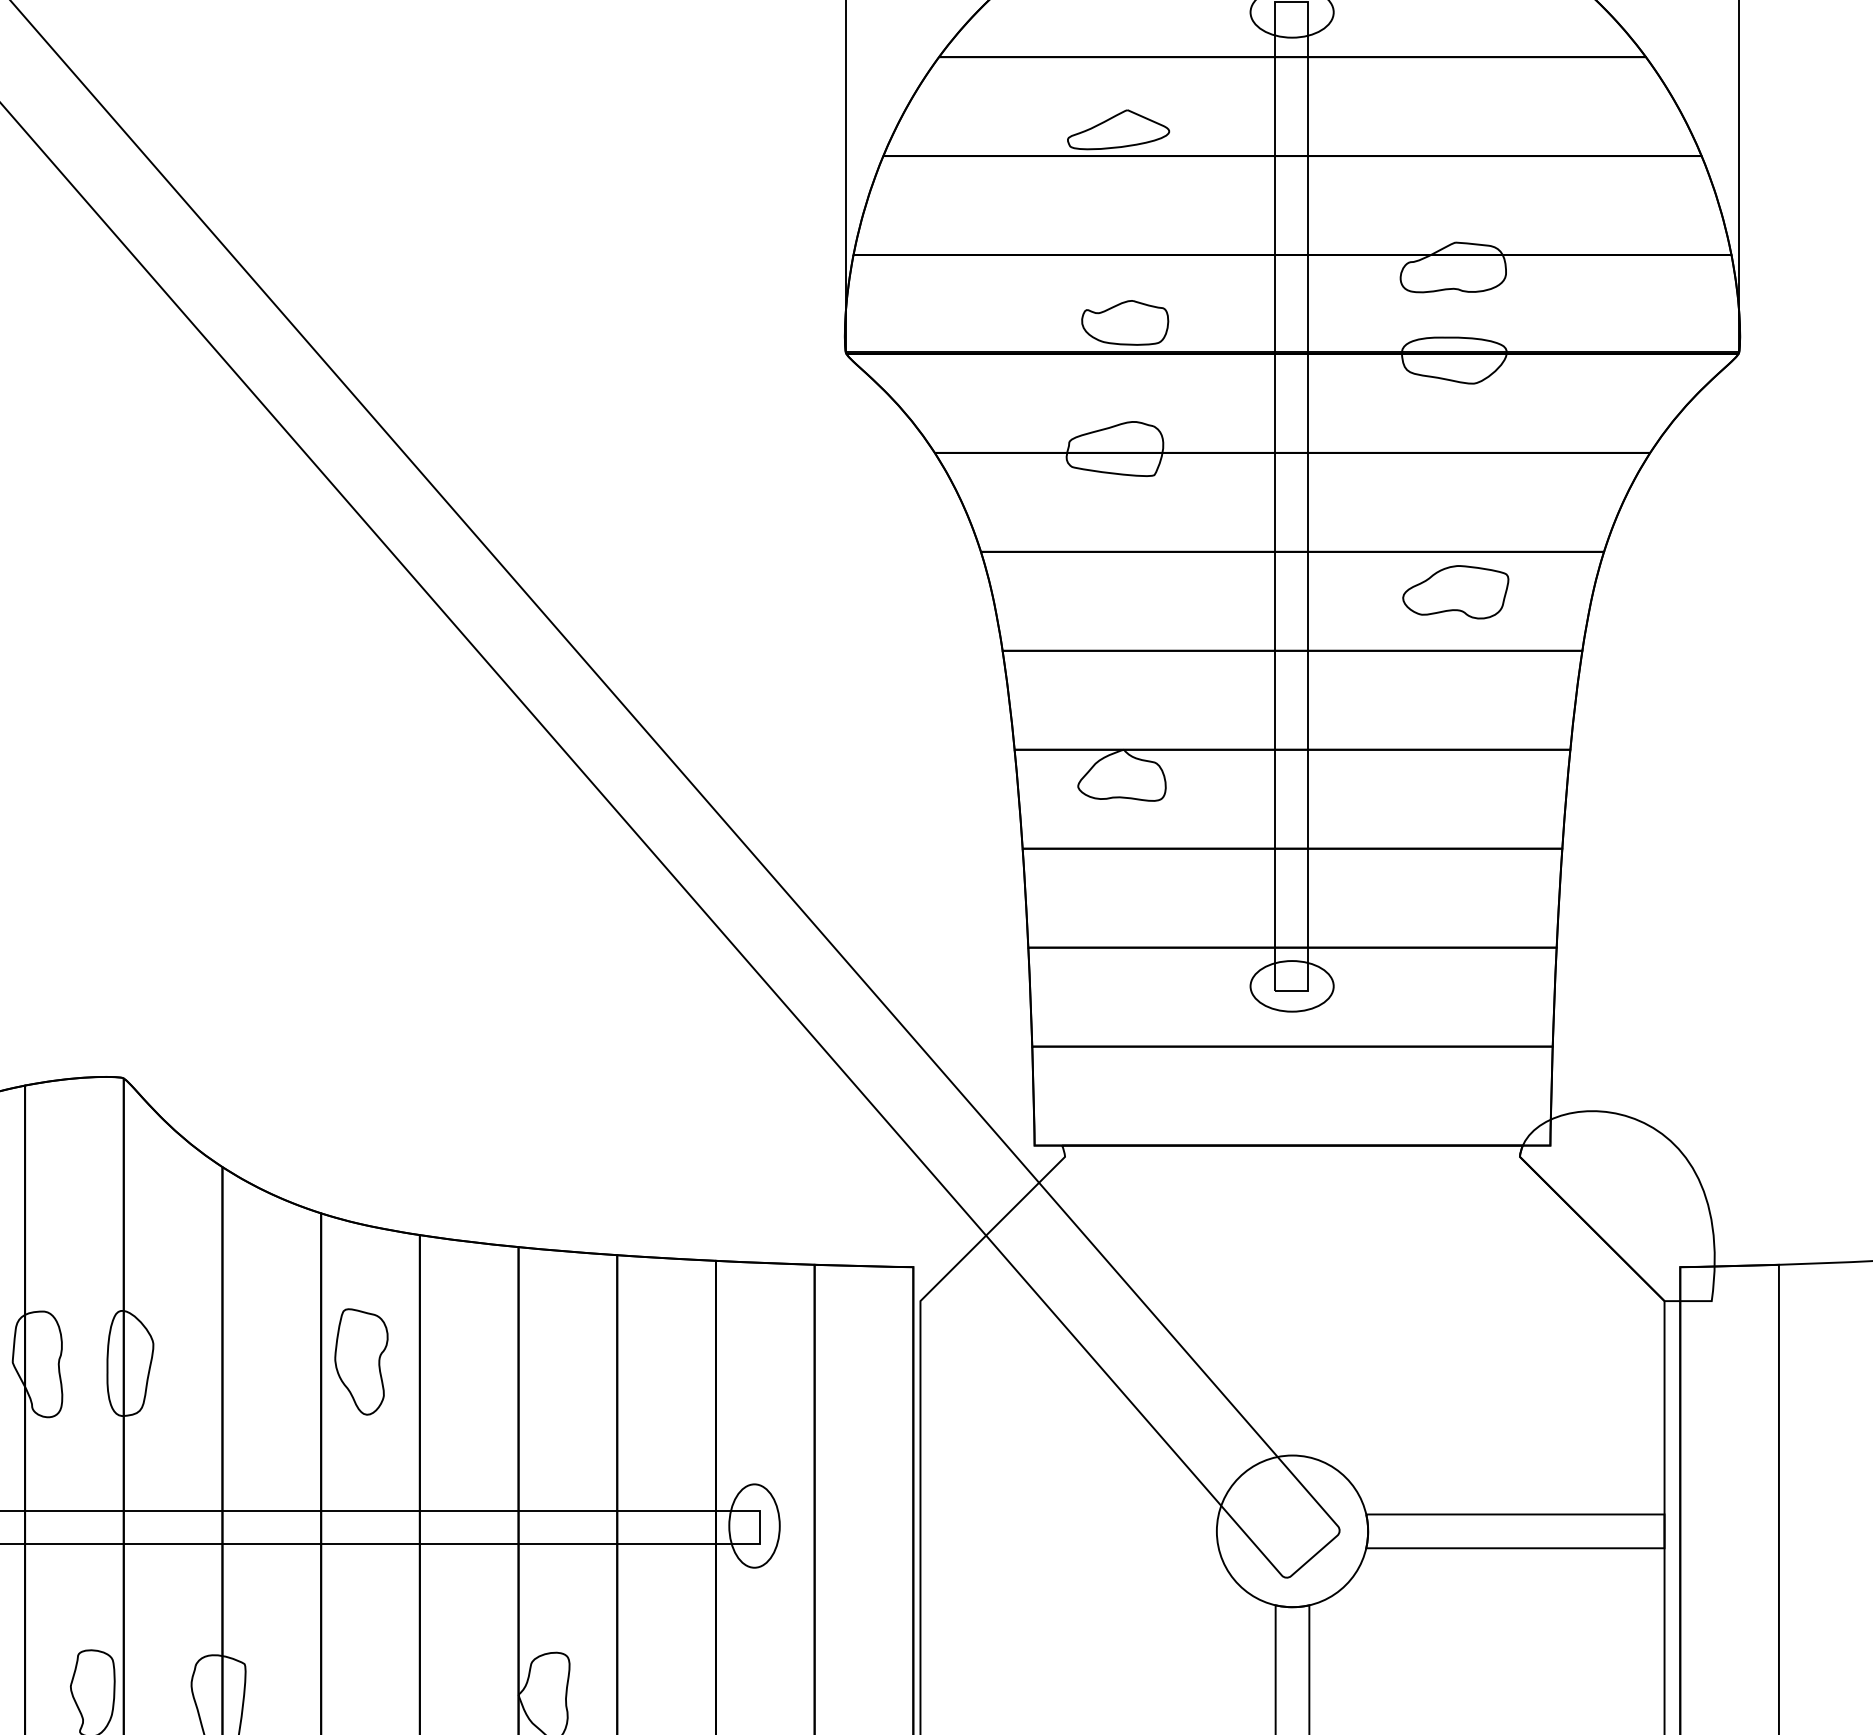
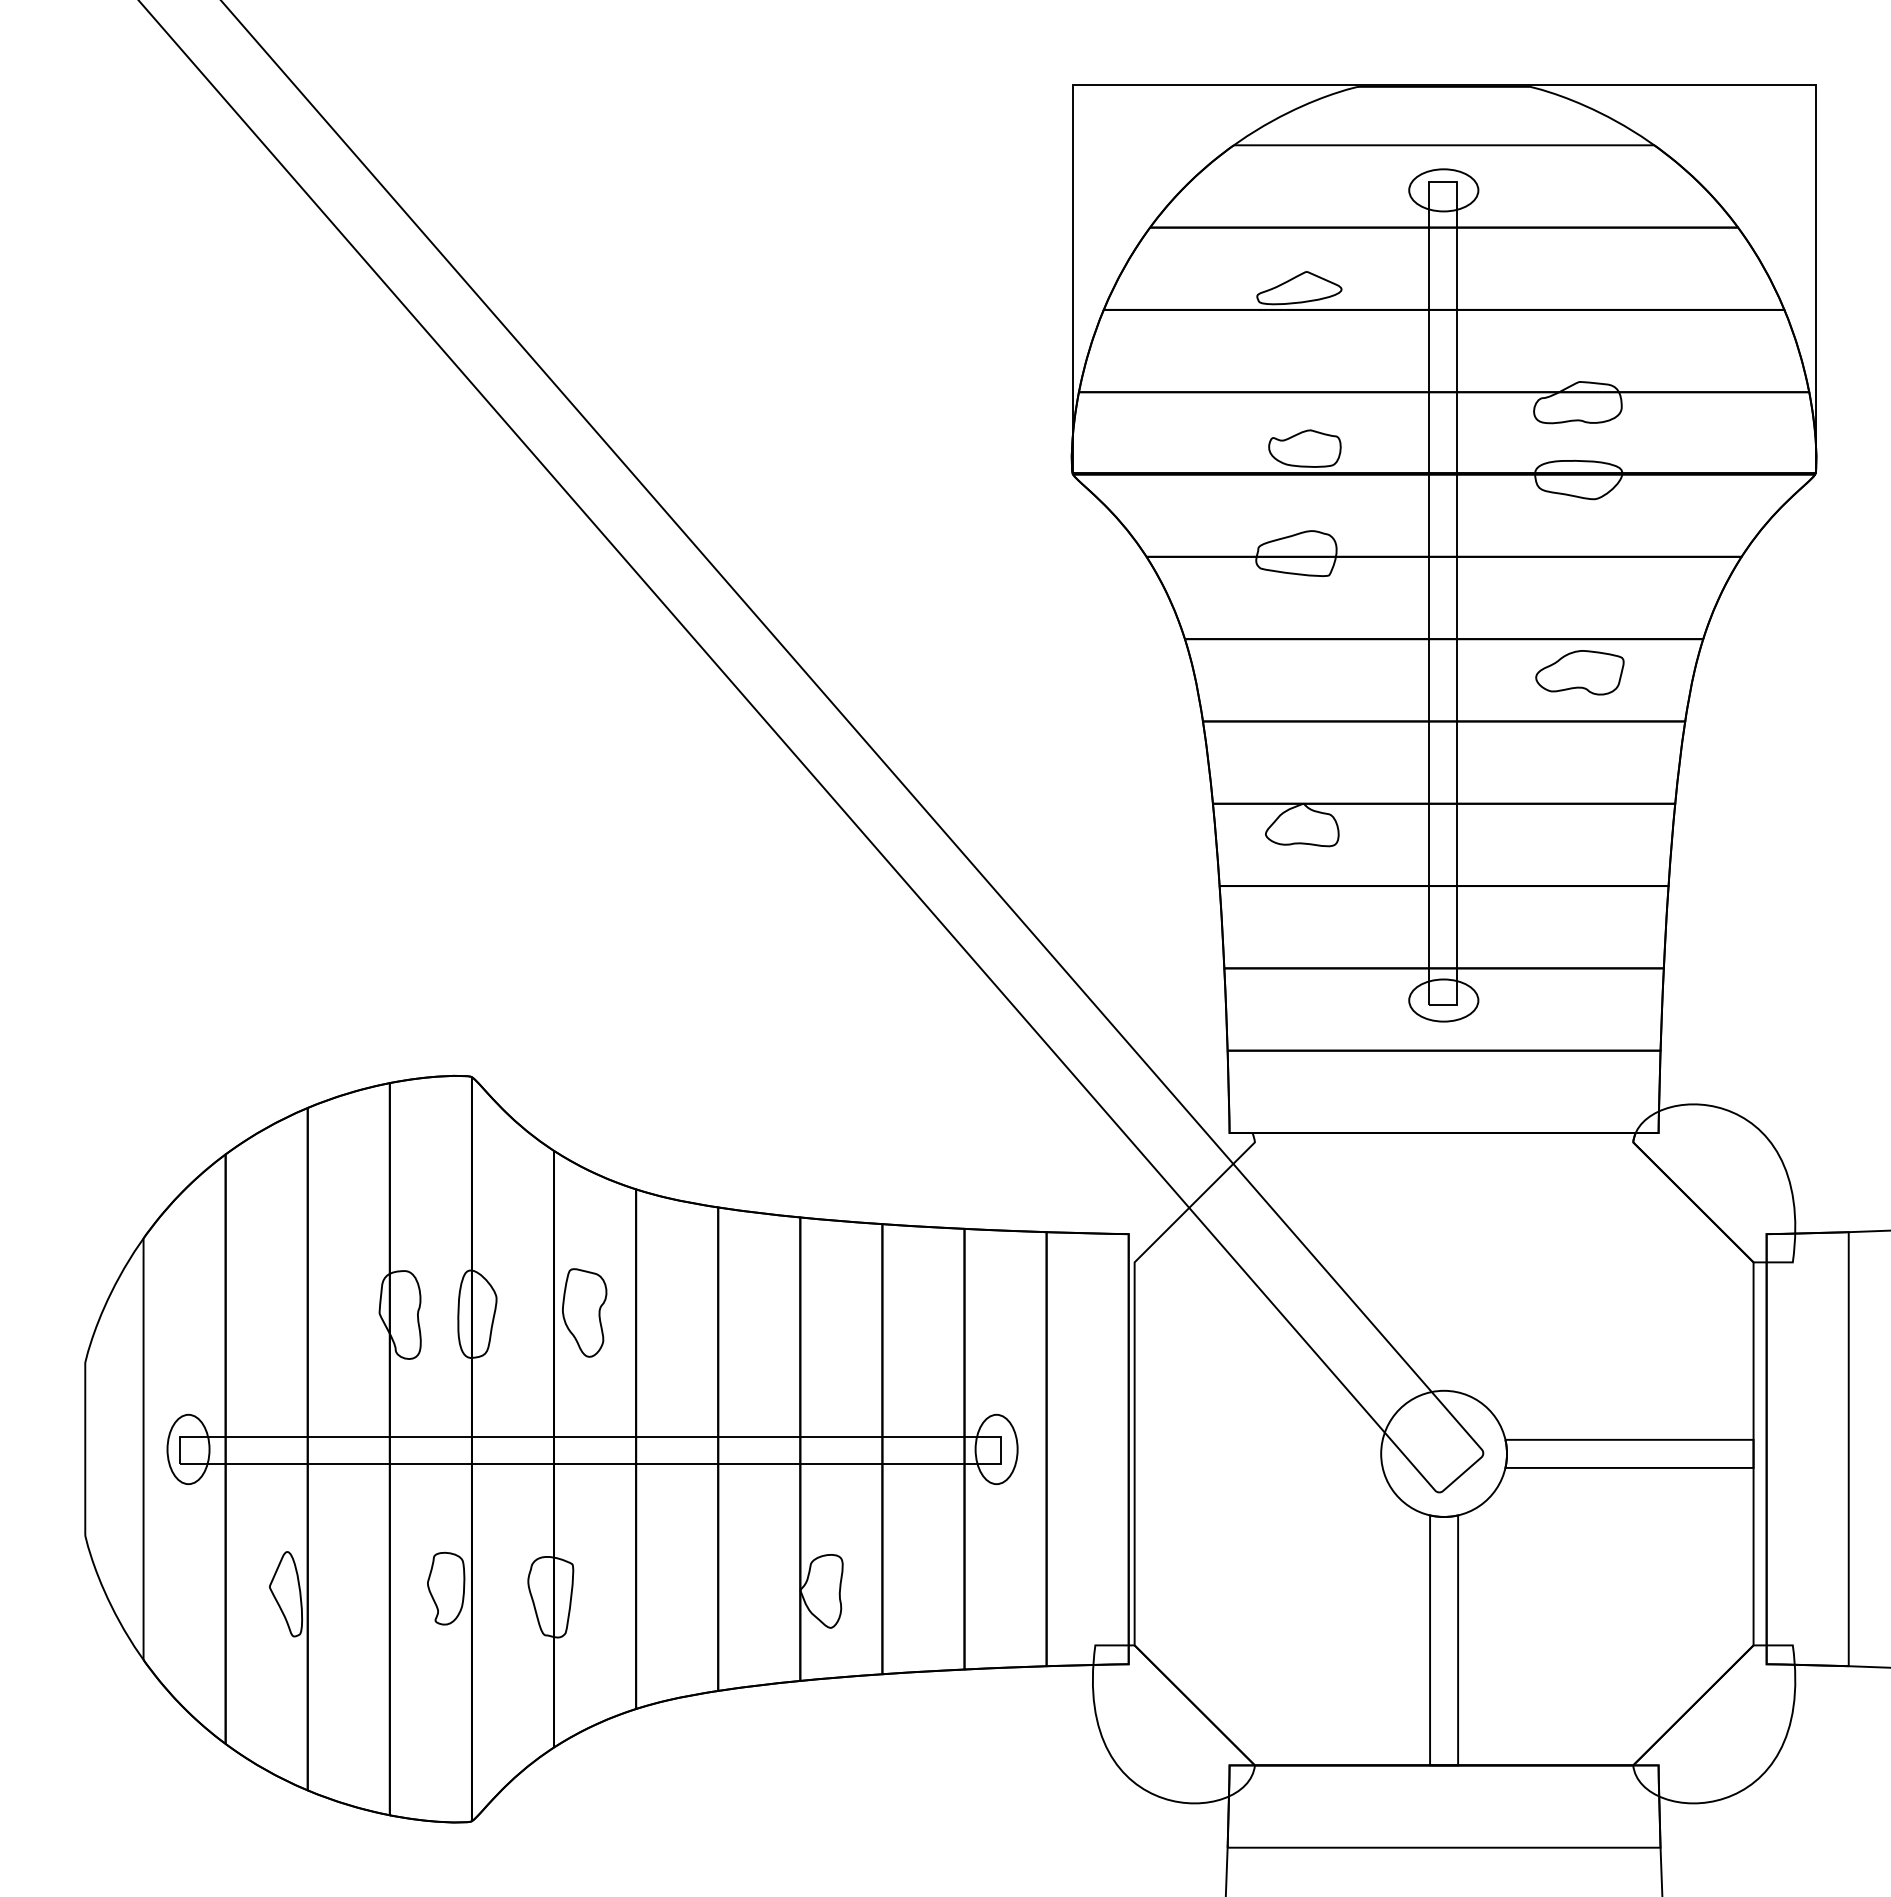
part: (361, 1361) -> (584, 1312), moved

